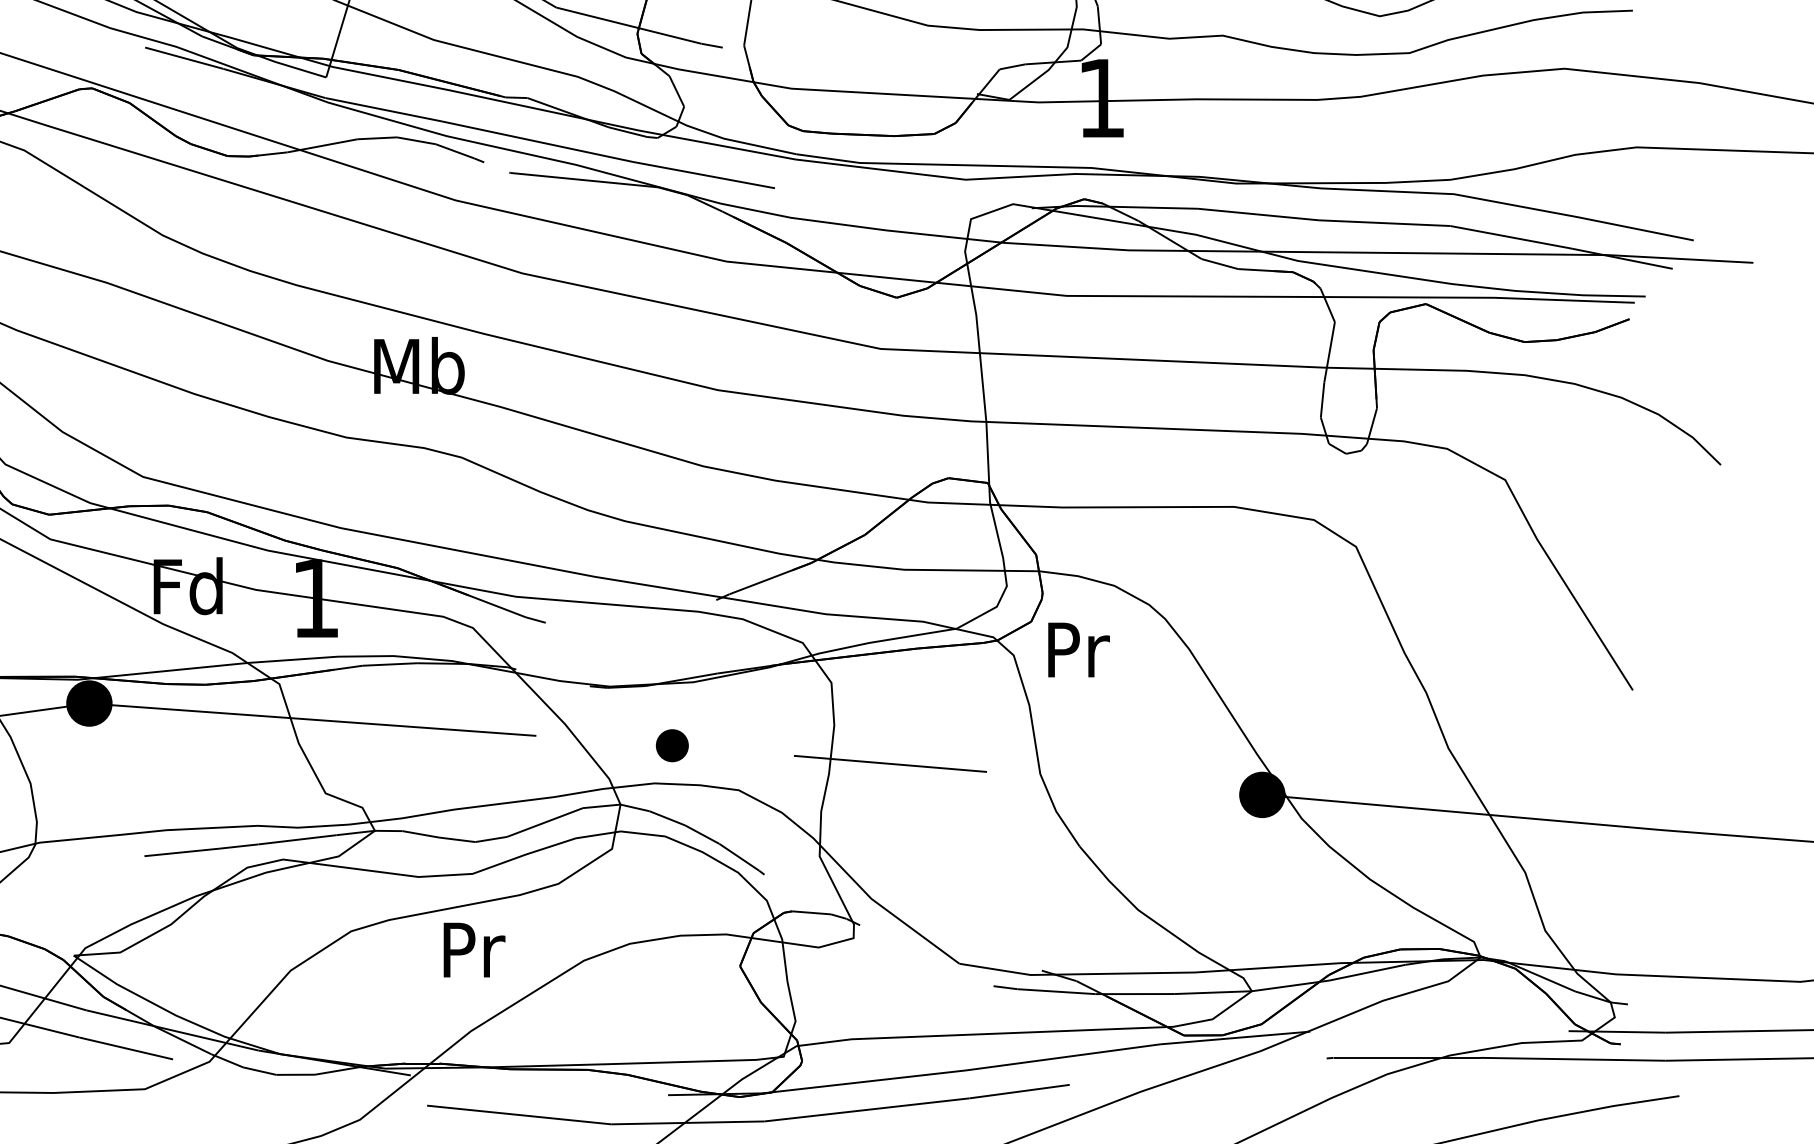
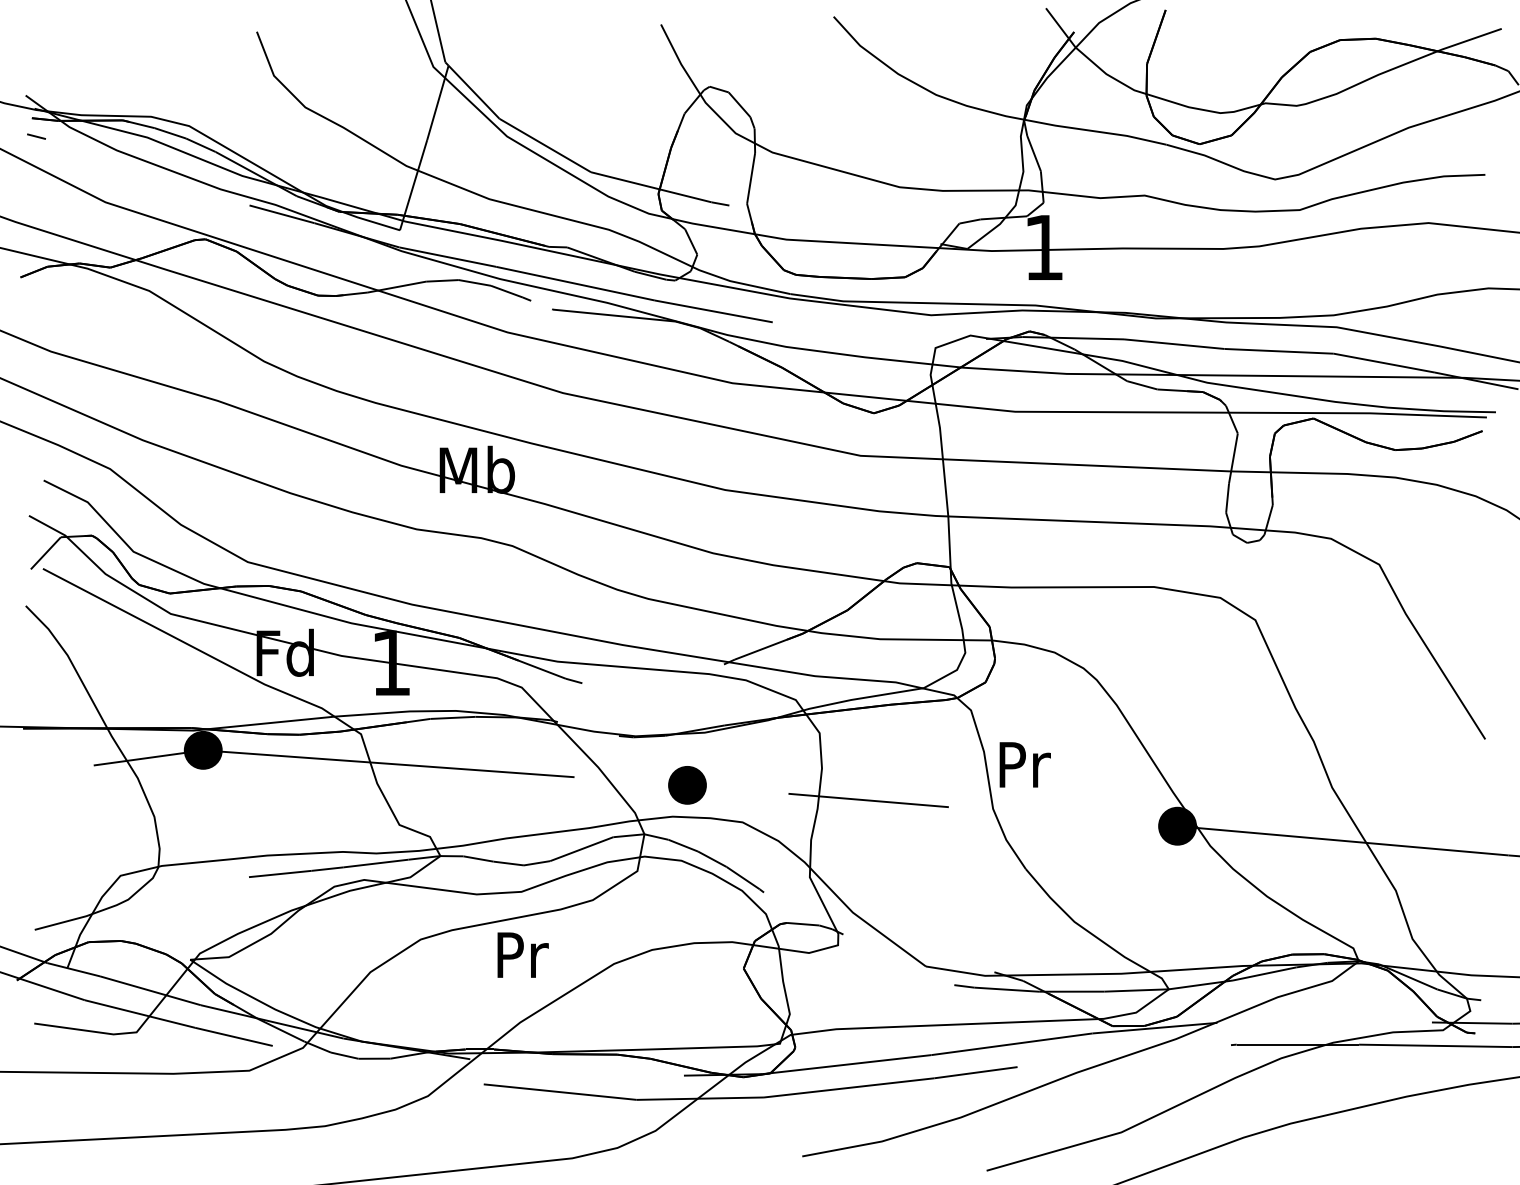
text: (1078, 649) -> (1024, 764), moved
part: (672, 745) -> (687, 785), size x1.43

